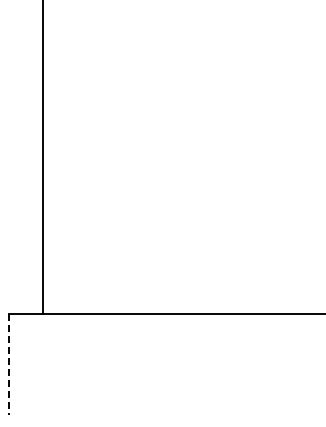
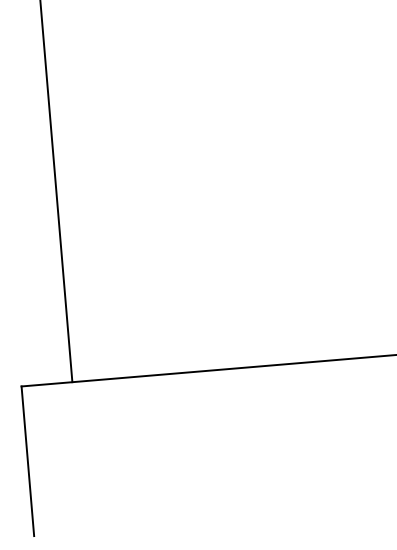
line: (8, 365) -> (27, 462), dashed -> solid

